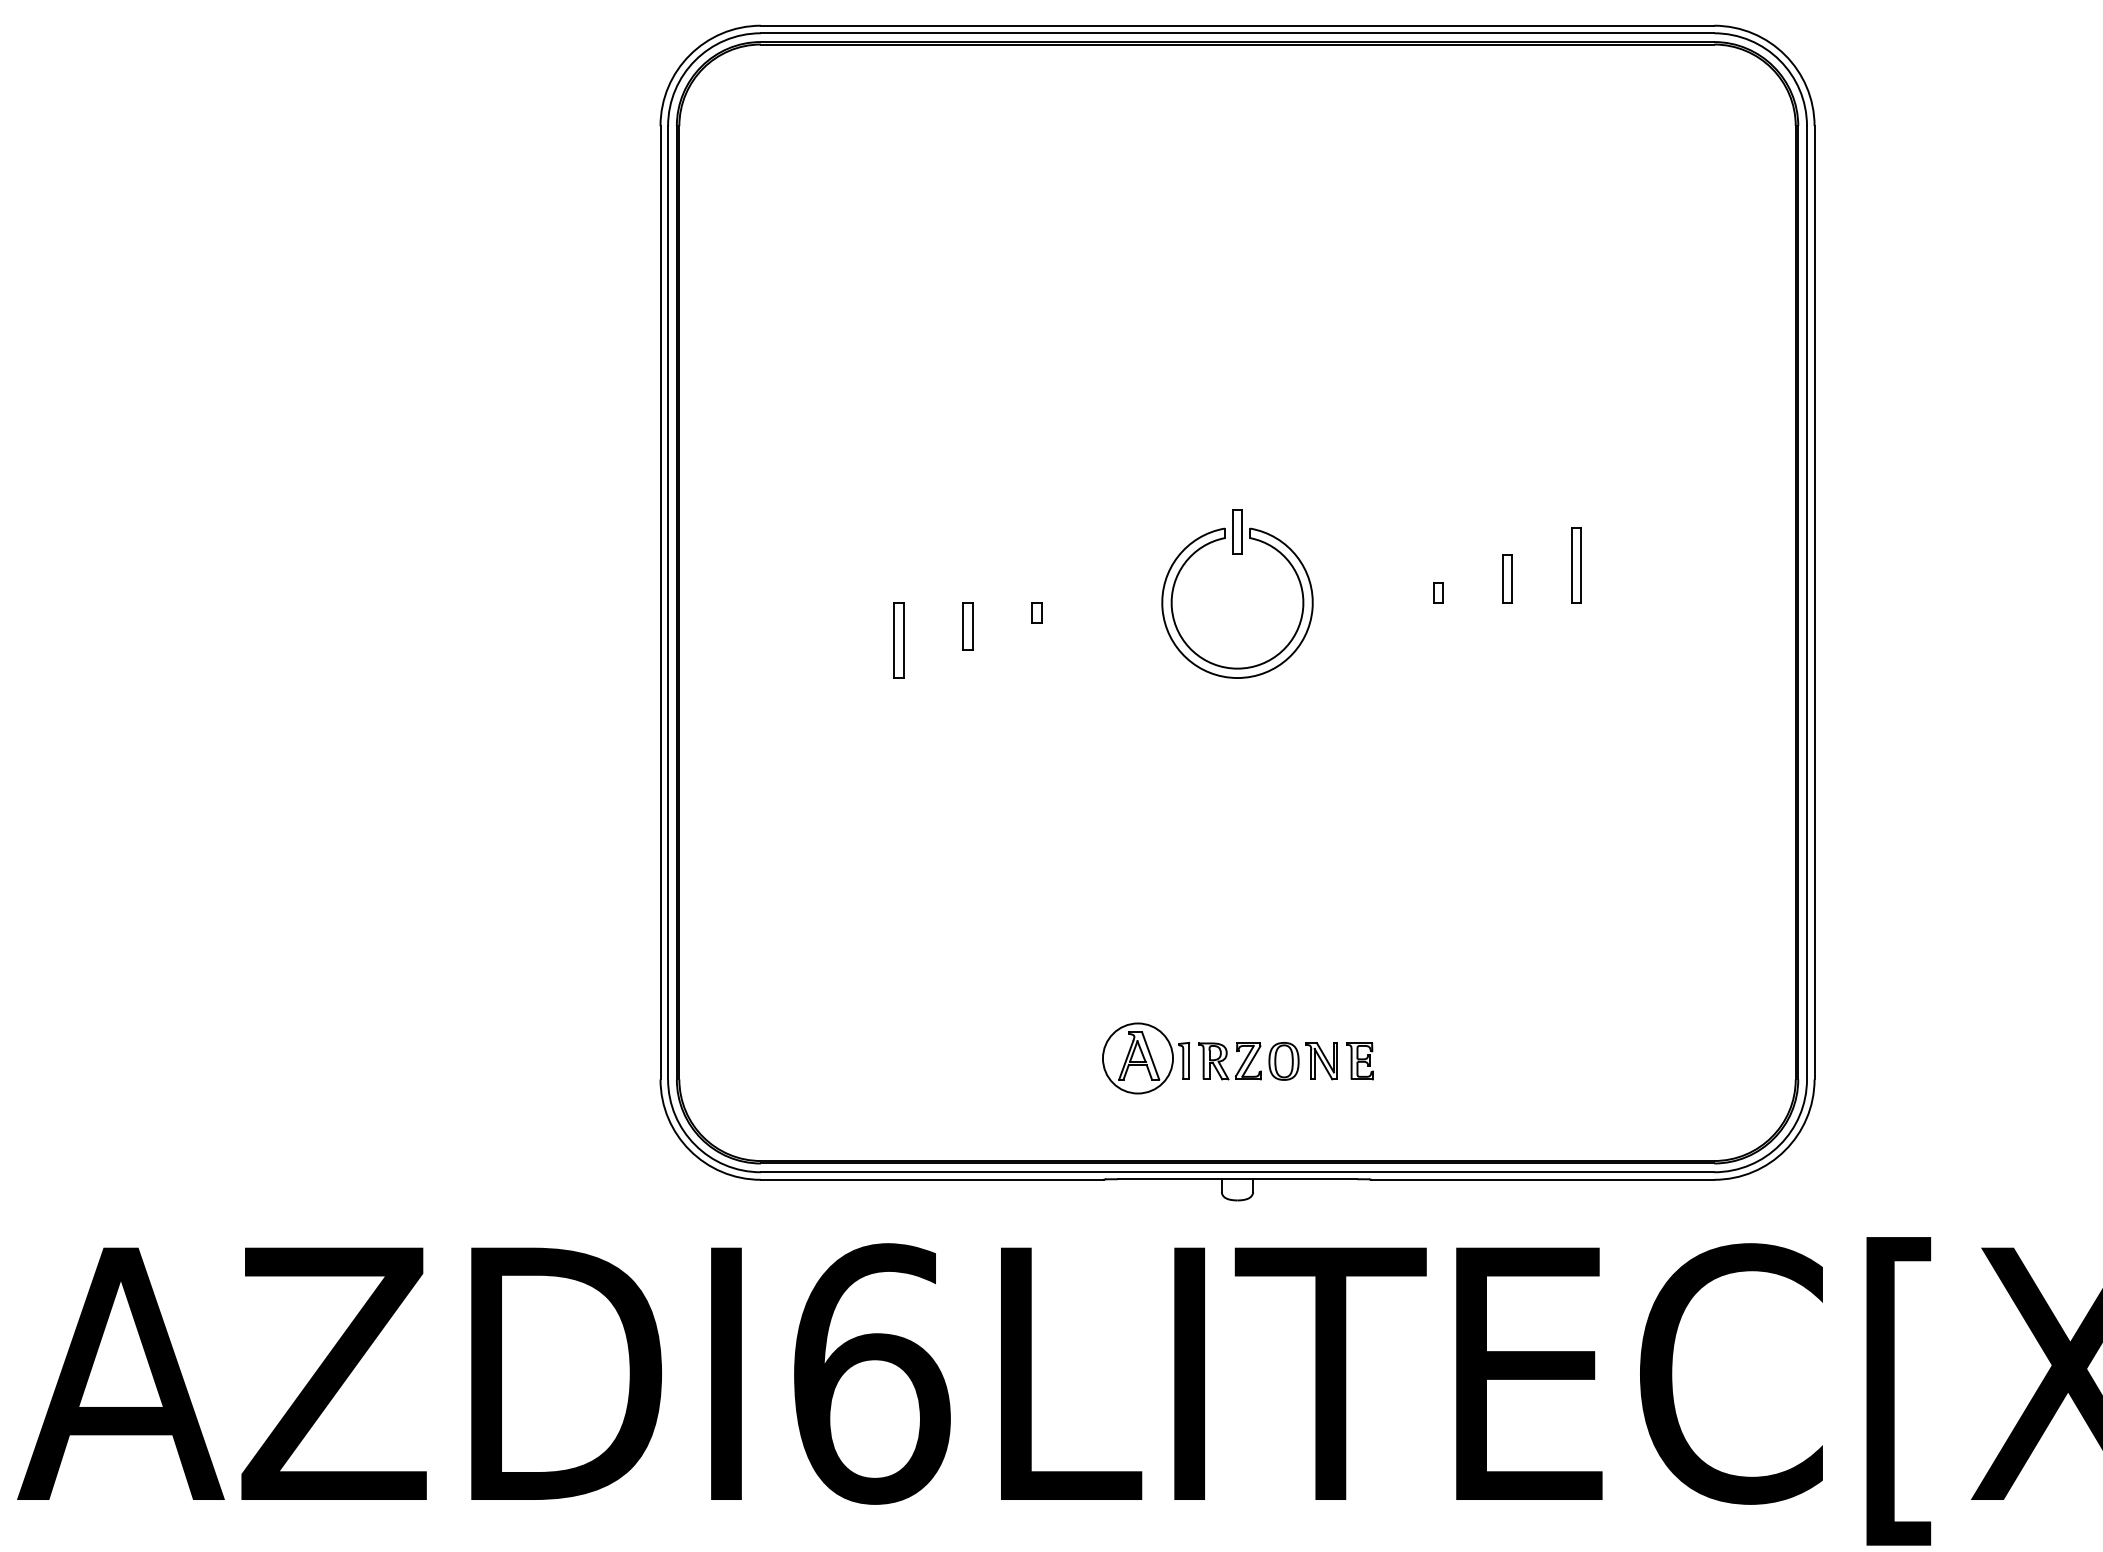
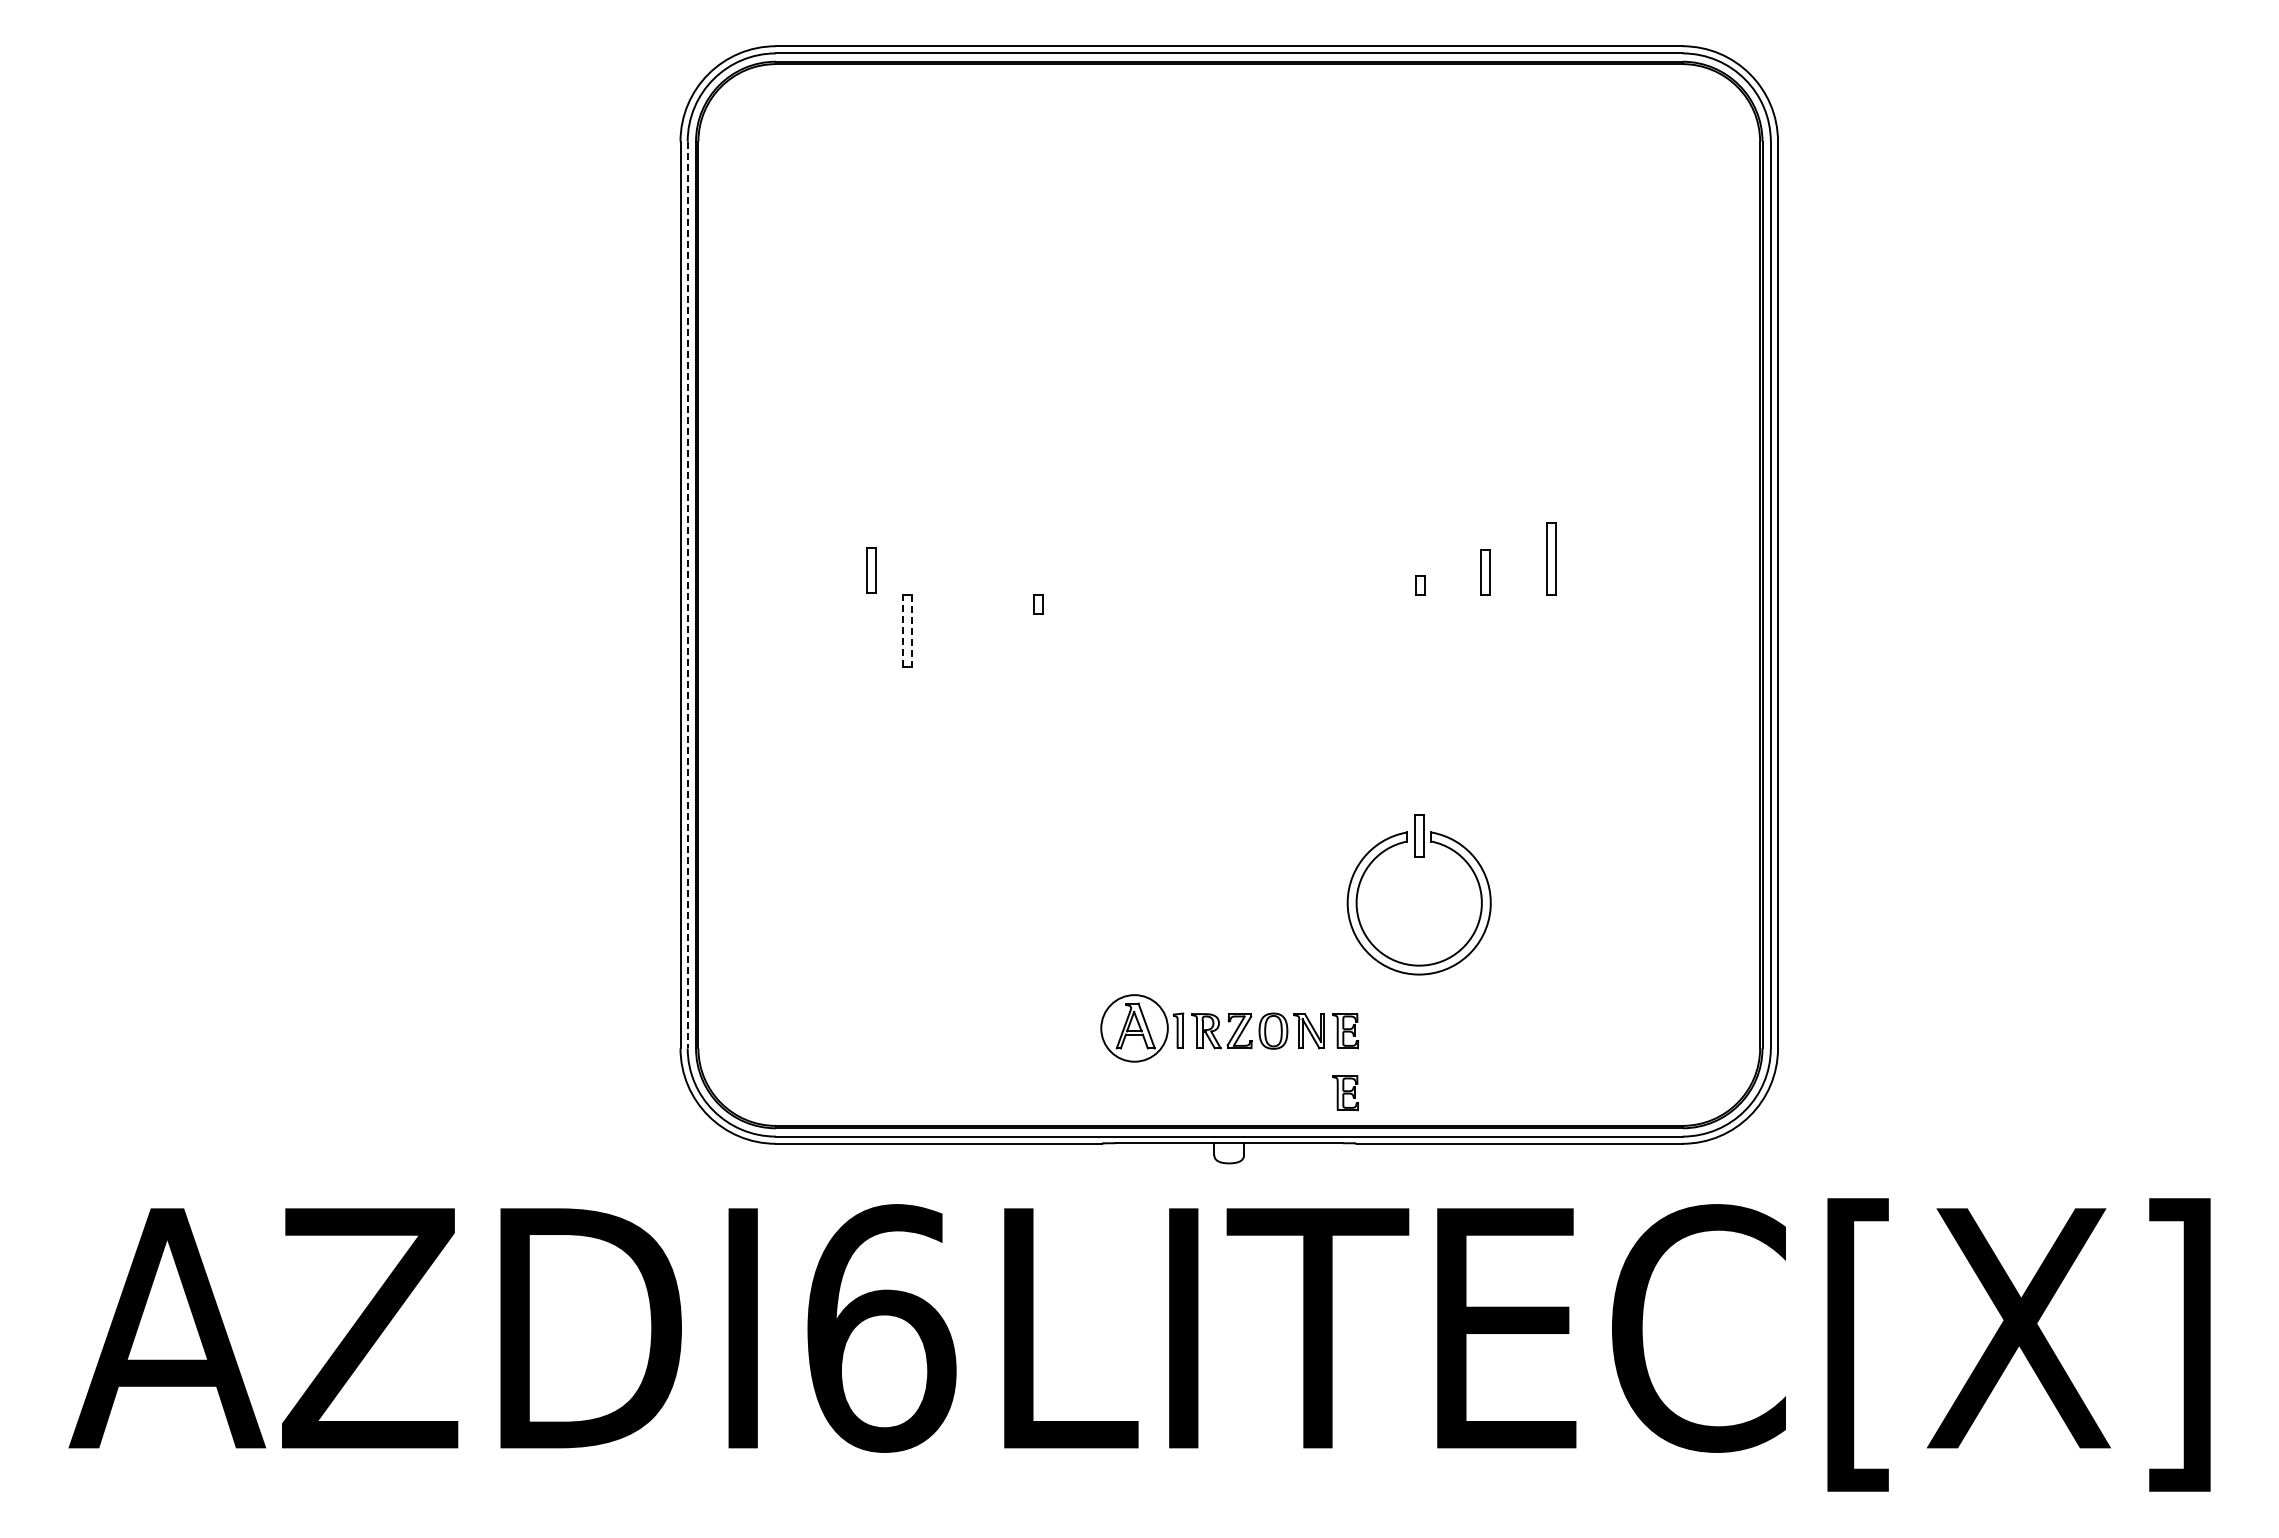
part: (1236, 554) -> (1418, 857), moved
line: (667, 603) -> (687, 595), solid -> dashed
part: (967, 626) -> (871, 570), moved
line: (893, 640) -> (902, 630), solid -> dashed
line: (903, 640) -> (911, 630), solid -> dashed
part: (1359, 1126) -> (1345, 1093), added

